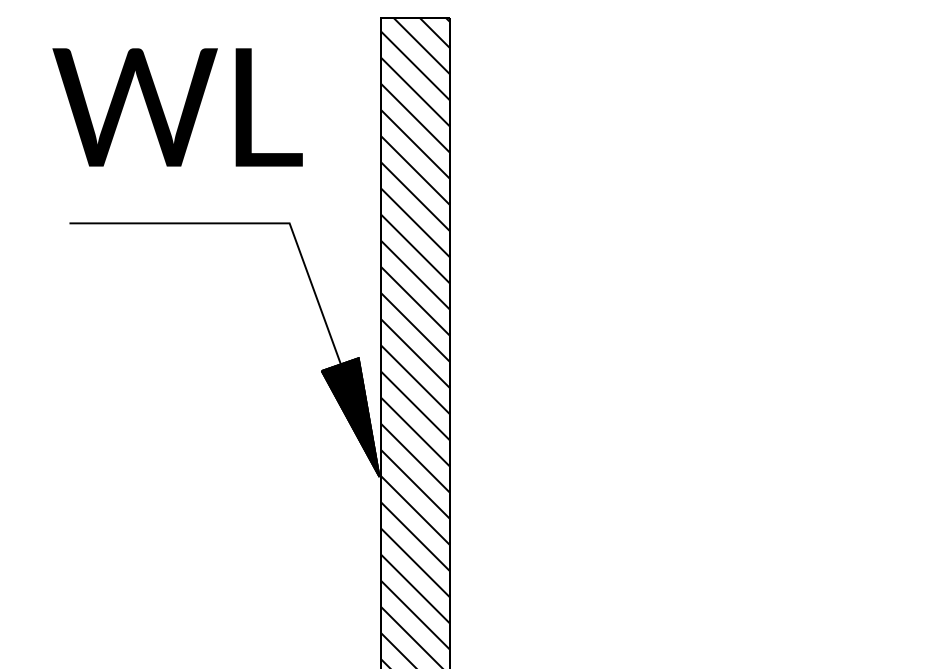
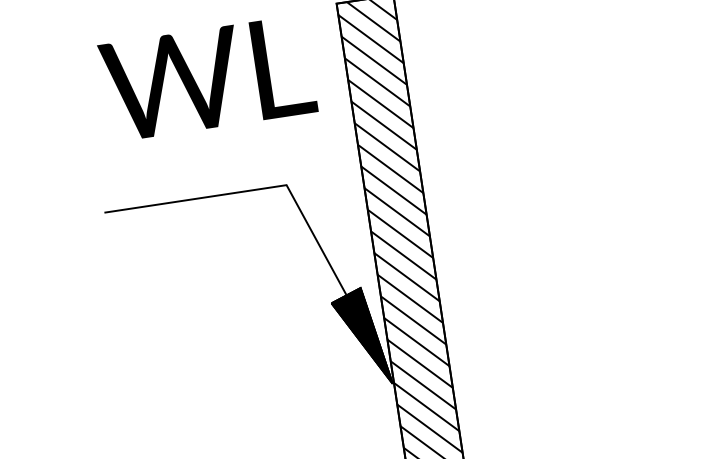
text: (177, 107) -> (207, 78), moved

